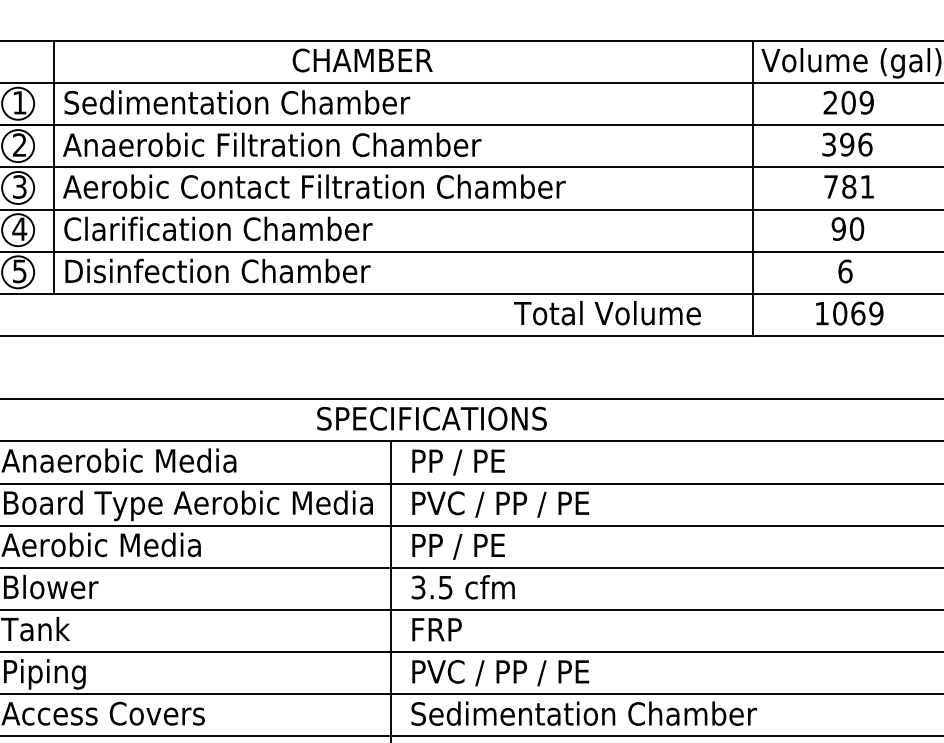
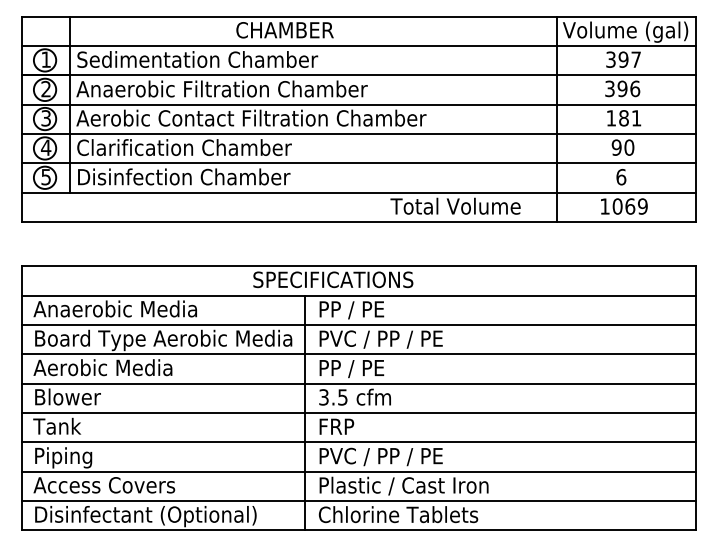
text: (848, 102) -> (623, 59), 209 -> 397
text: (829, 187) -> (610, 118), 781 -> 181
text: (584, 714) -> (439, 485), Sedimentation Chamber -> Plastic / Cast Iron

